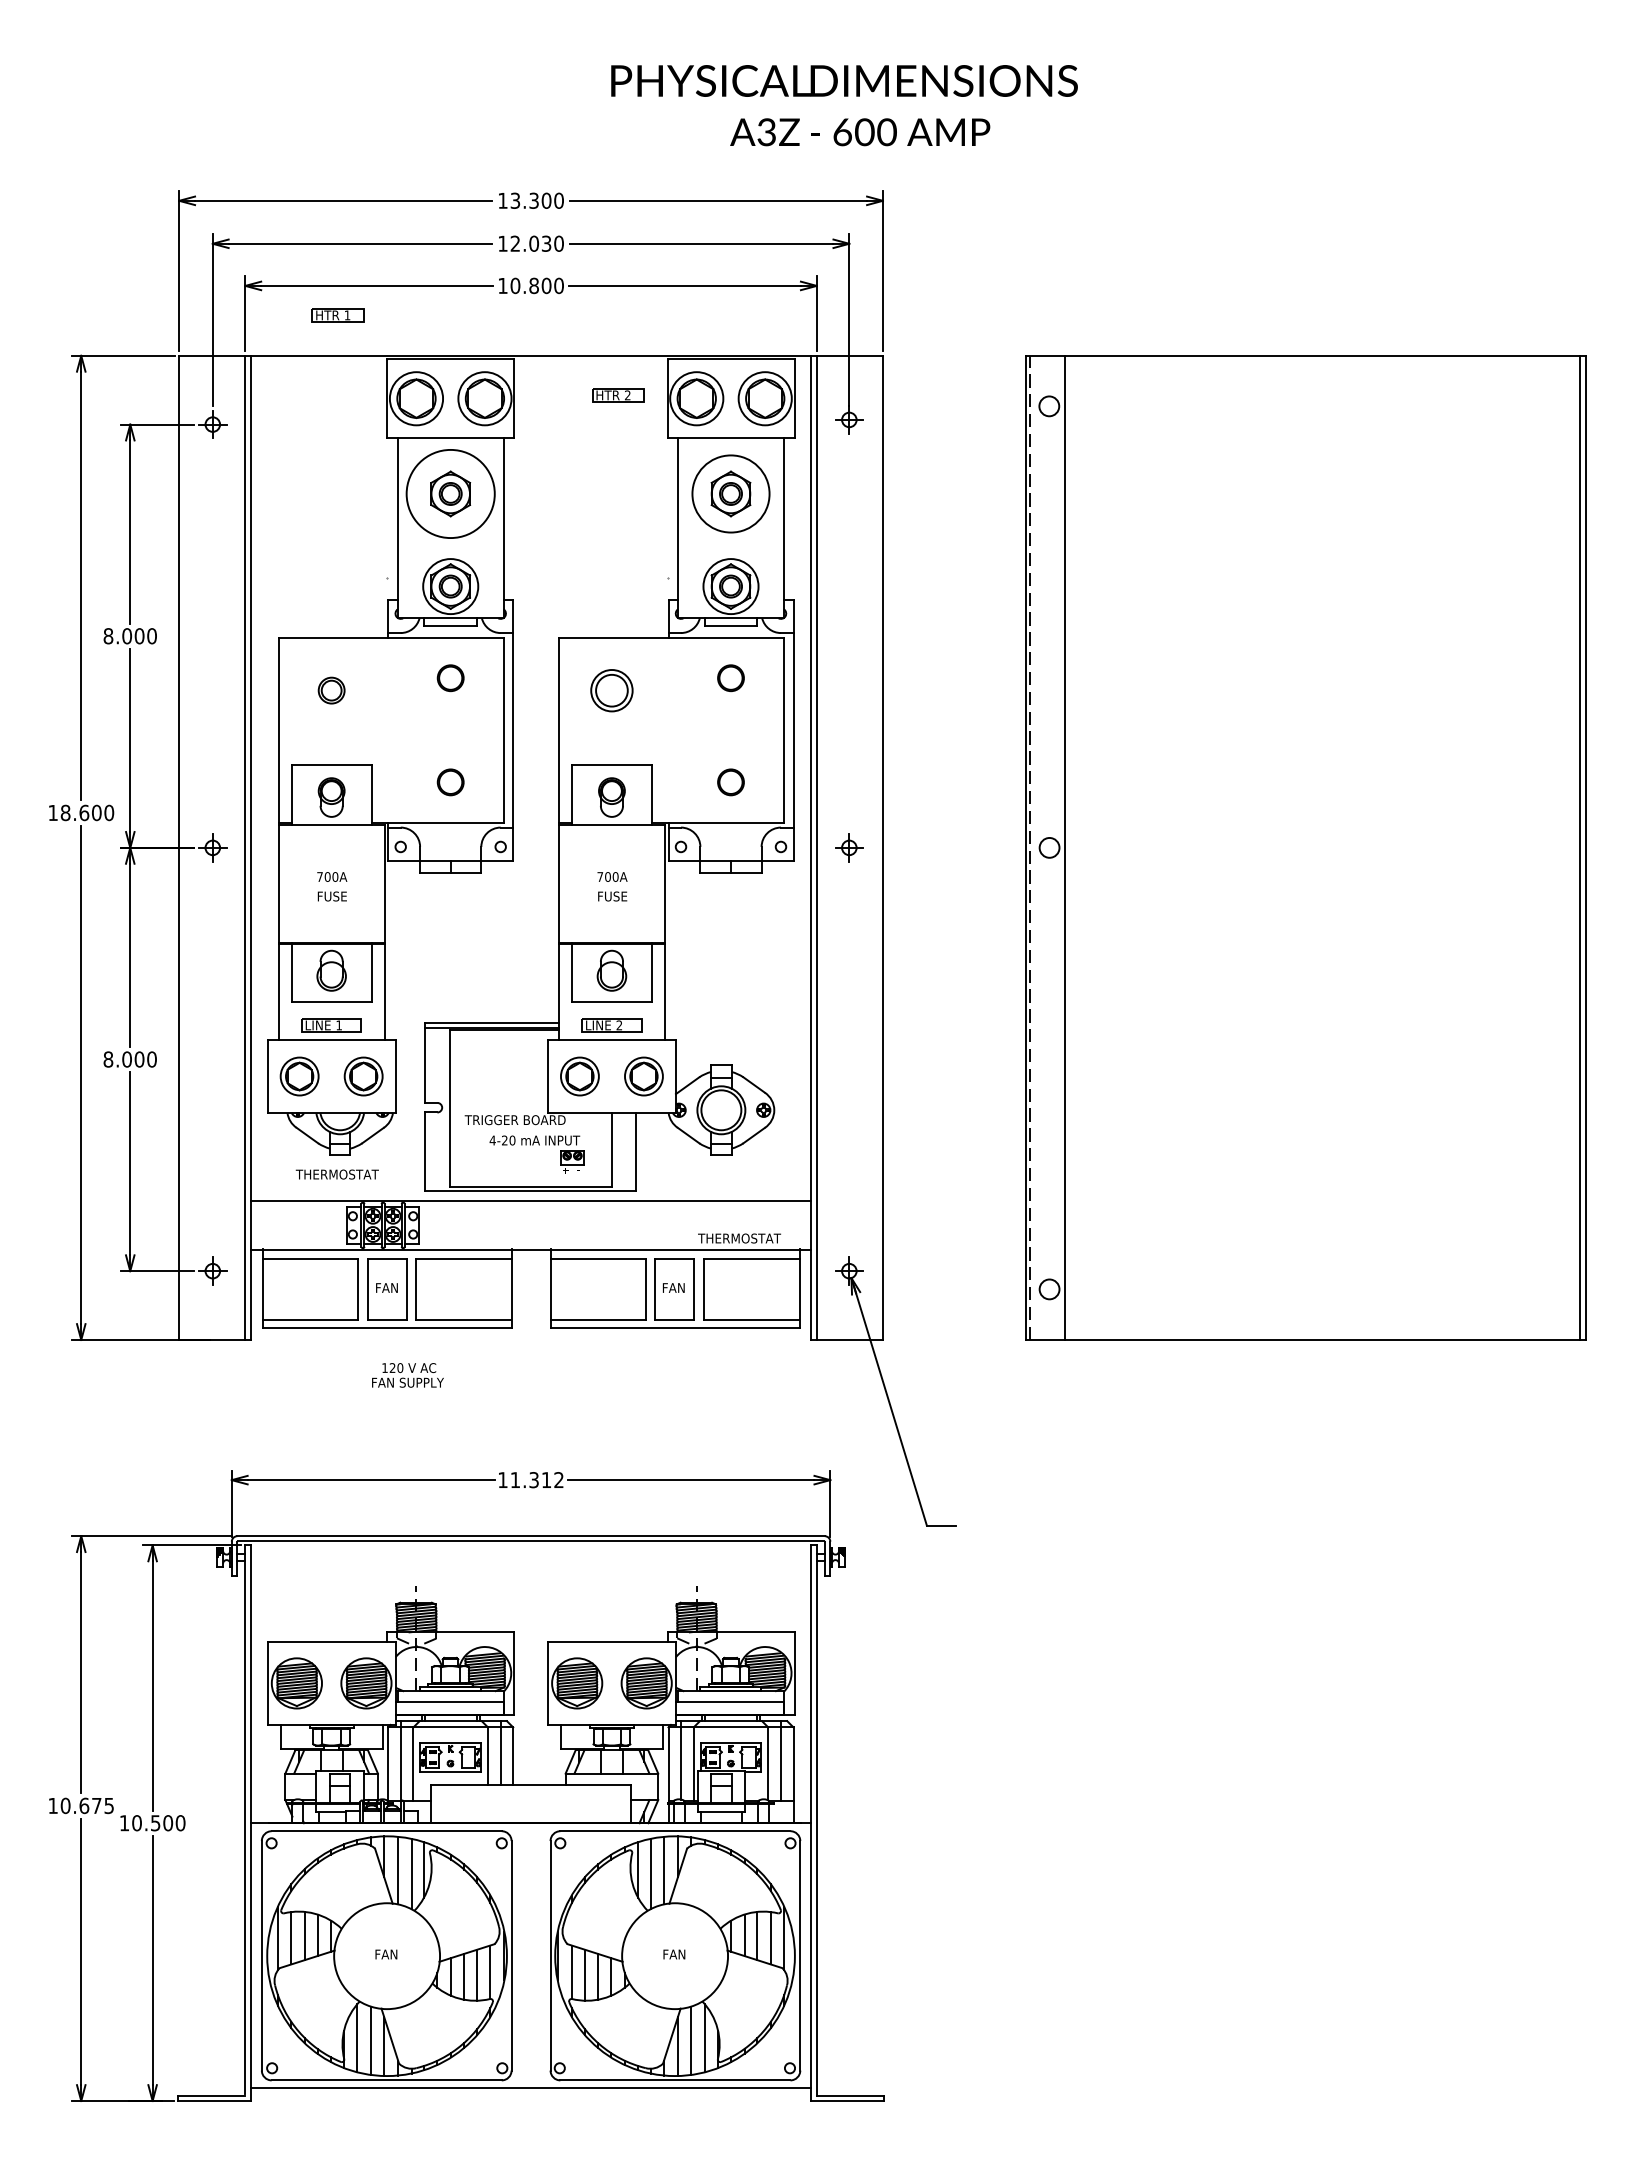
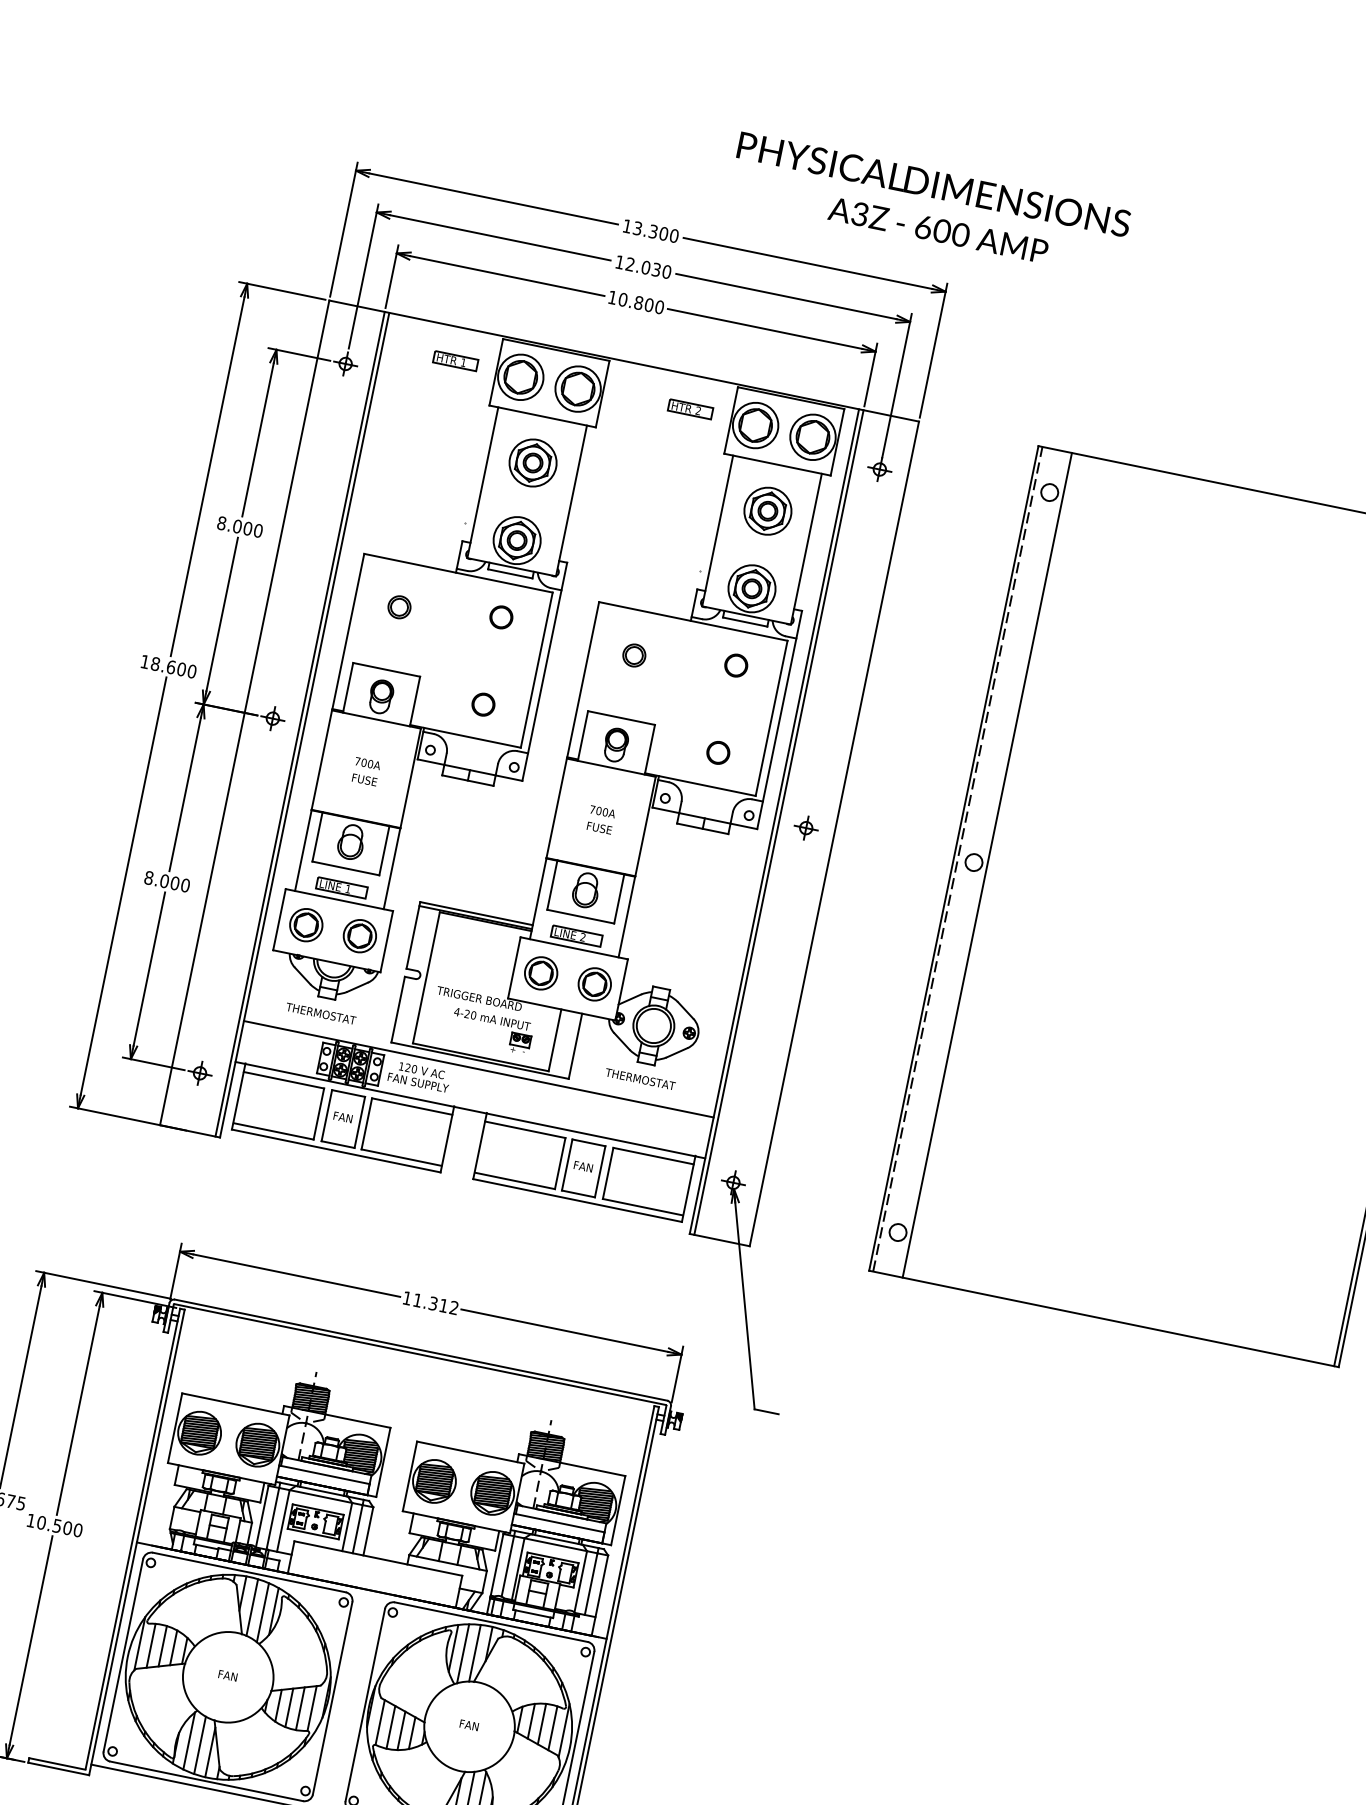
part: (337, 315) -> (455, 361), moved
circle: (450, 493) -> (532, 462), size x0.62
circle: (730, 493) -> (767, 510), size x0.71
part: (611, 690) -> (634, 655), size x0.62
text: (739, 1238) -> (640, 1079), moved
text: (407, 1375) -> (419, 1076), moved

